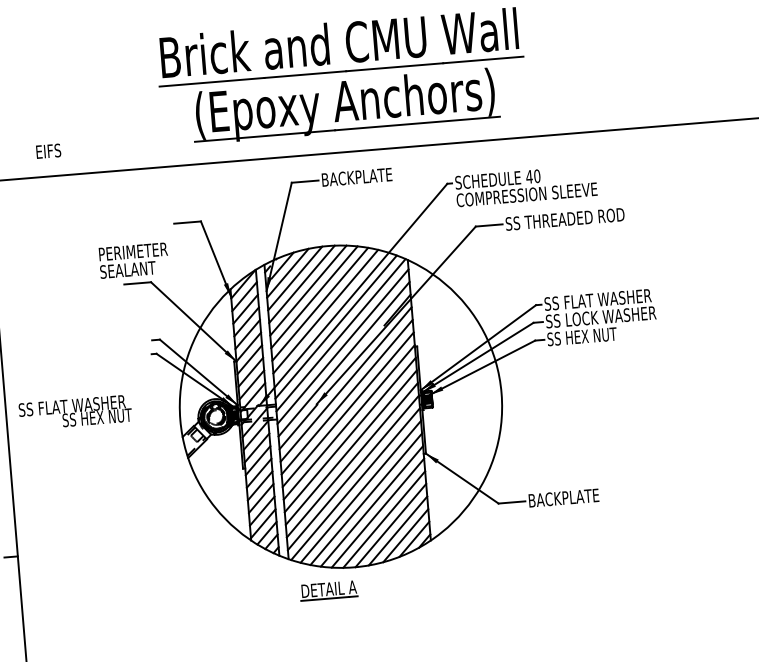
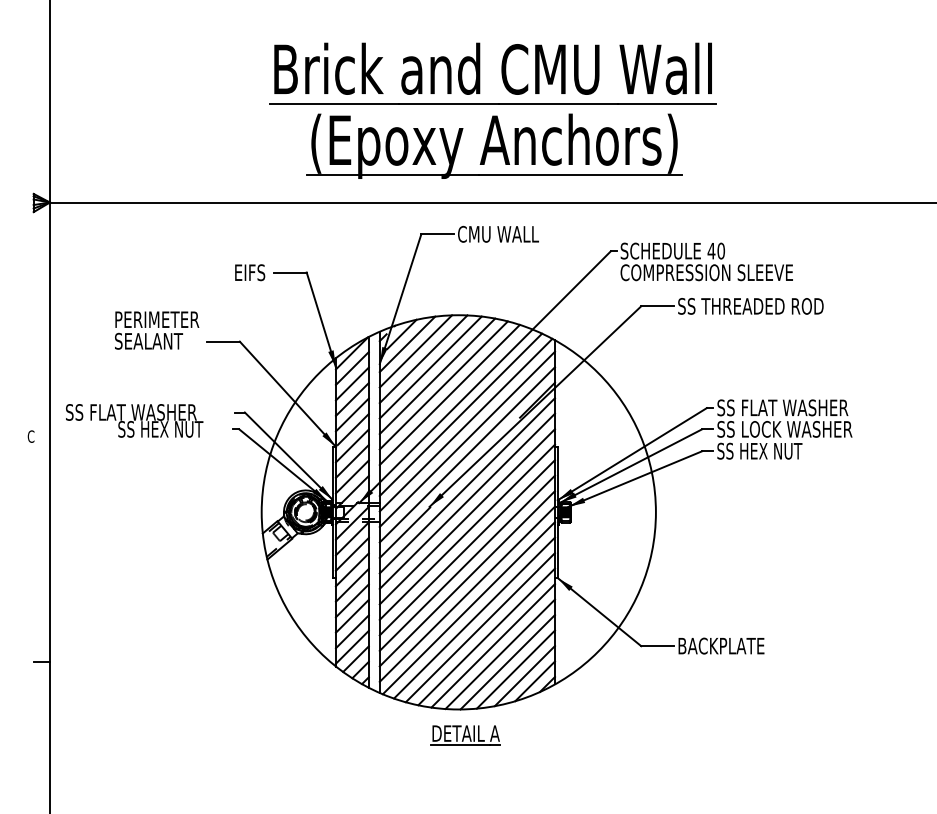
text: (48, 151) -> (250, 272), moved
text: (357, 176) -> (501, 233), BACKPLATE -> CMU WALL
text: (134, 260) -> (157, 330), moved
text: (75, 412) -> (134, 420), moved
part: (328, 590) -> (465, 735), moved

